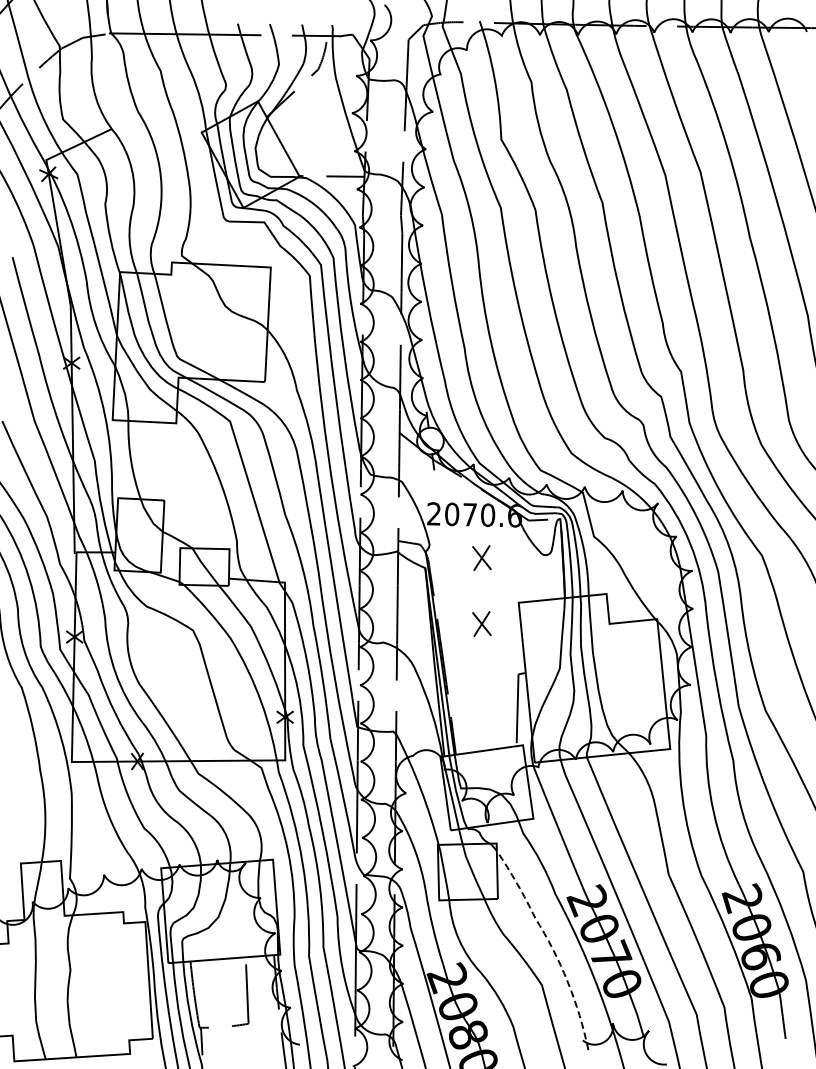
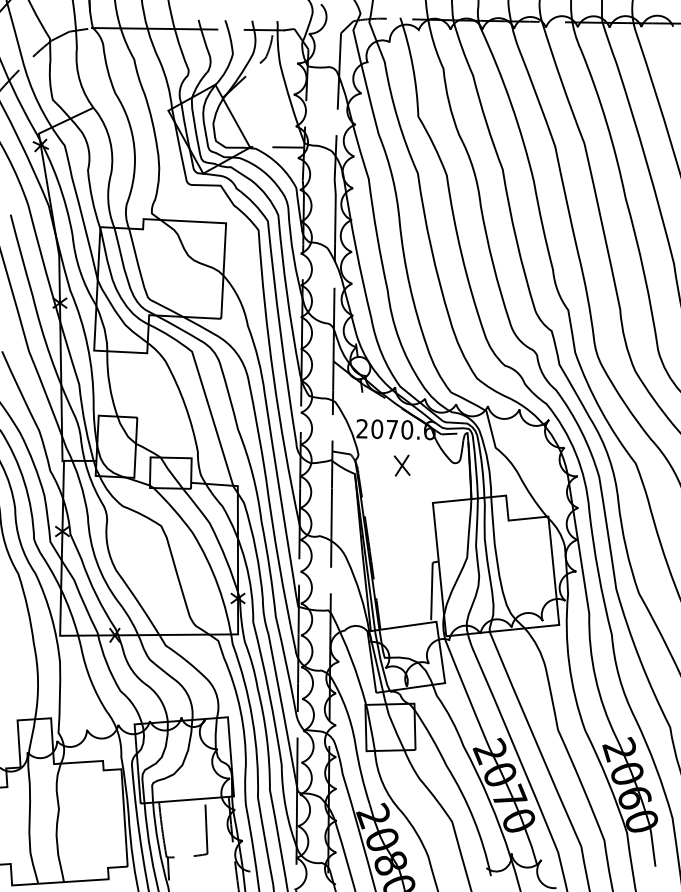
part: (481, 623) -> (401, 520), removed
line: (551, 945) -> (460, 788), dashed -> solid

